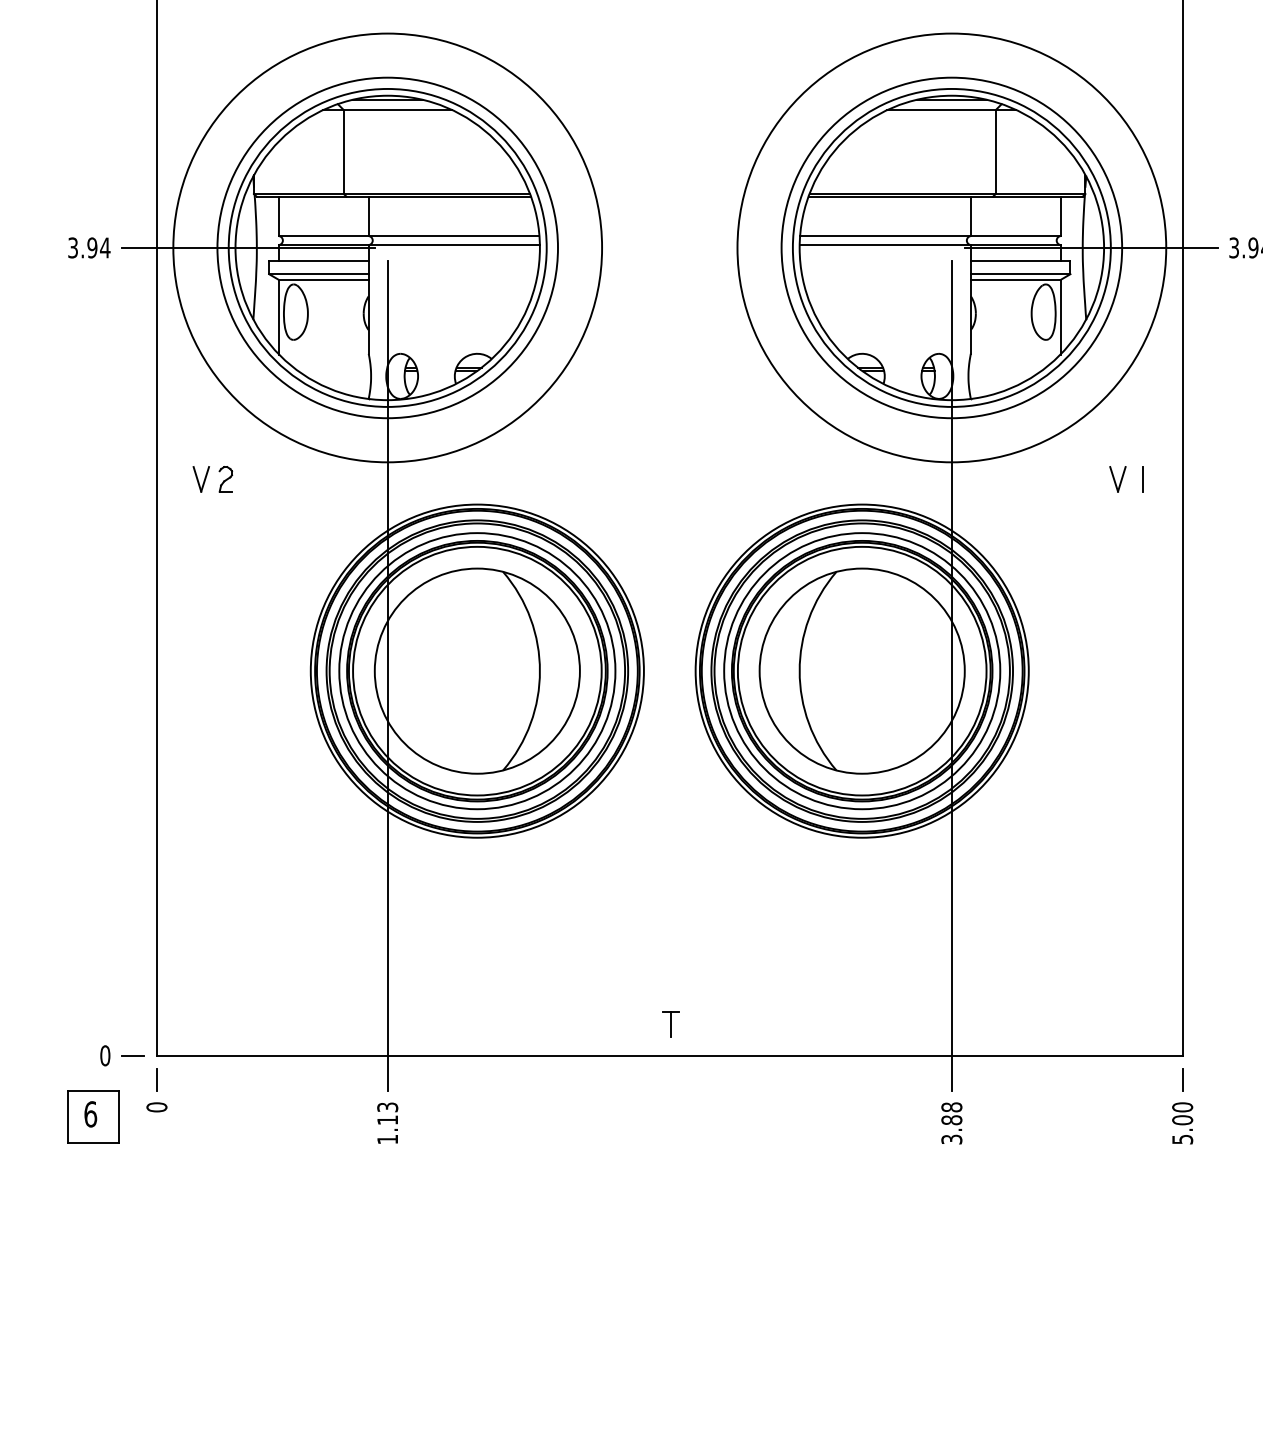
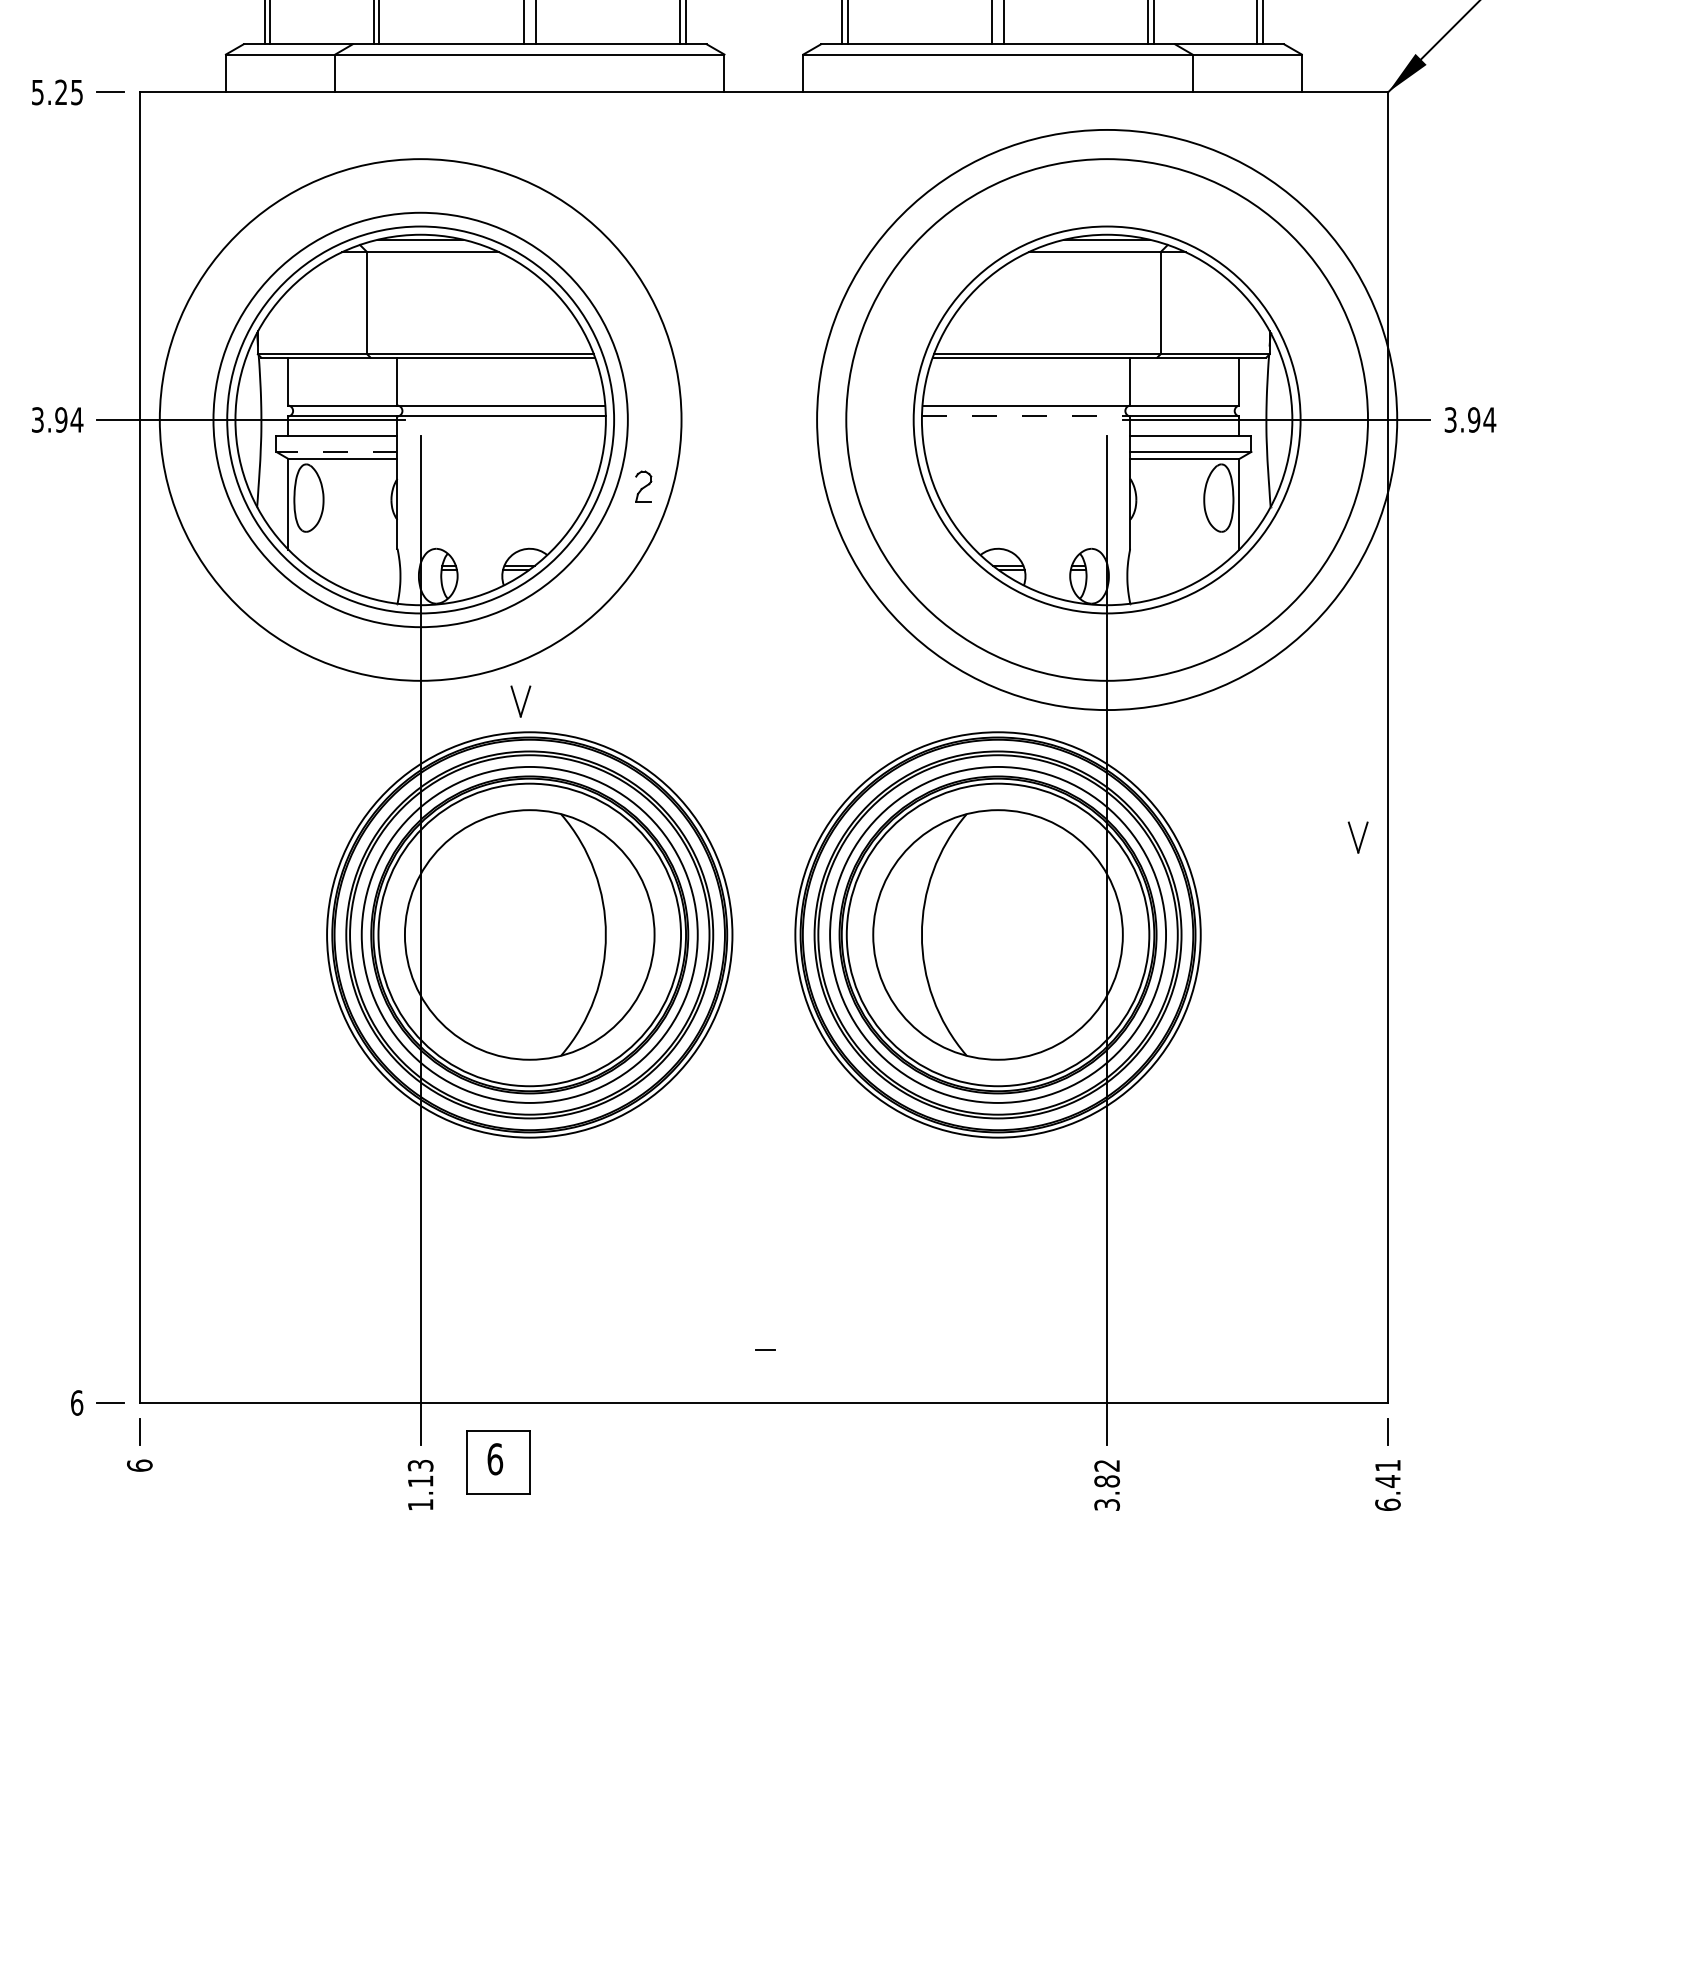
line: (885, 245) -> (1026, 416), solid -> dashed
circle: (951, 247) -> (1106, 419), size x1.4
line: (318, 273) -> (336, 451), solid -> dashed
part: (201, 479) -> (520, 701), moved
part: (225, 479) -> (643, 486), moved
part: (1117, 479) -> (1357, 837), moved
line: (1141, 479) -> (1338, 701), removed
line: (671, 1024) -> (765, 1364), removed
text: (105, 1055) -> (77, 1402), 0 -> 6
text: (156, 1107) -> (139, 1465), 0 -> 6
text: (951, 1107) -> (1106, 1465), 3.88 -> 3.82
part: (93, 1117) -> (498, 1462), moved
text: (1182, 1122) -> (1387, 1484), 5.00 -> 6.41

